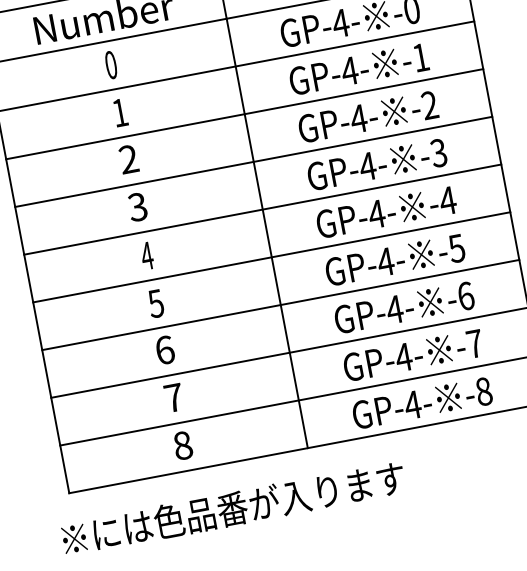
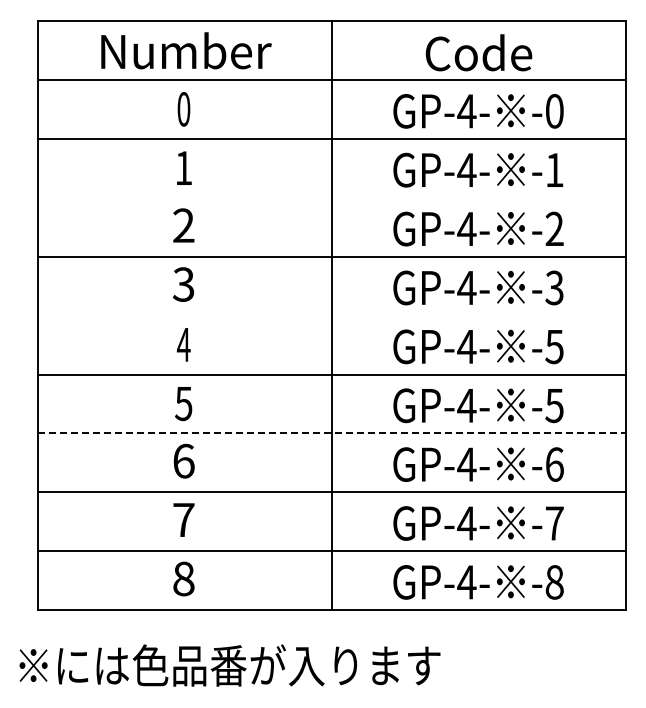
line: (244, 113) -> (331, 197), removed
text: (447, 201) -> (554, 347), -4 -> -5
line: (262, 209) -> (331, 315), removed
line: (281, 305) -> (332, 433), solid -> dashed

